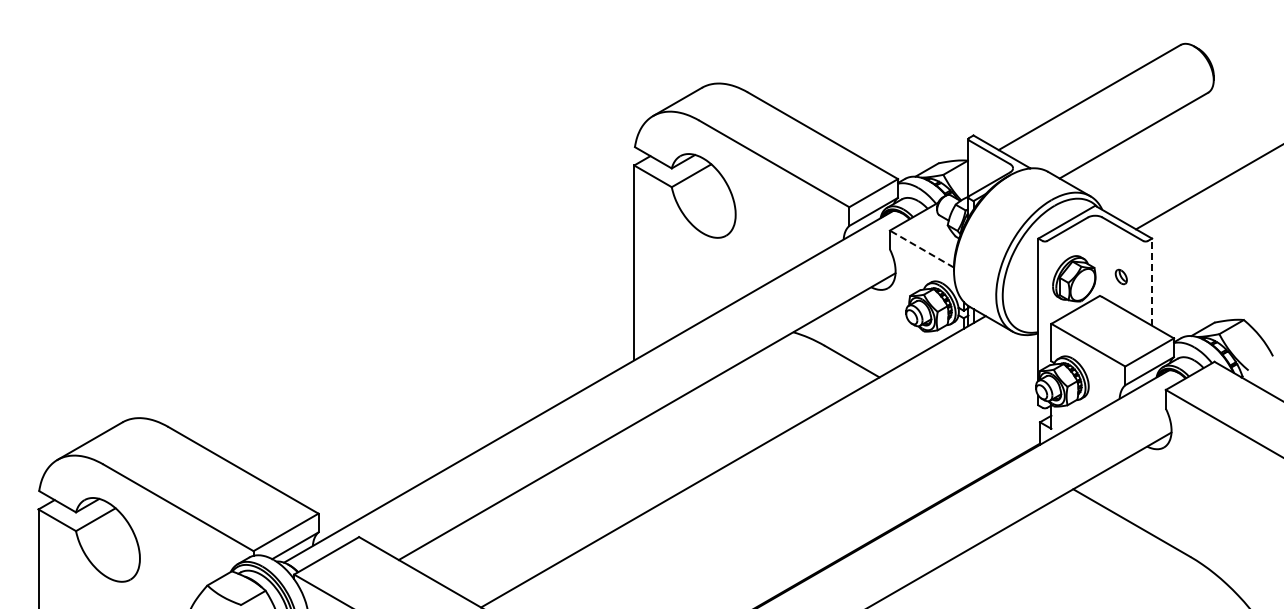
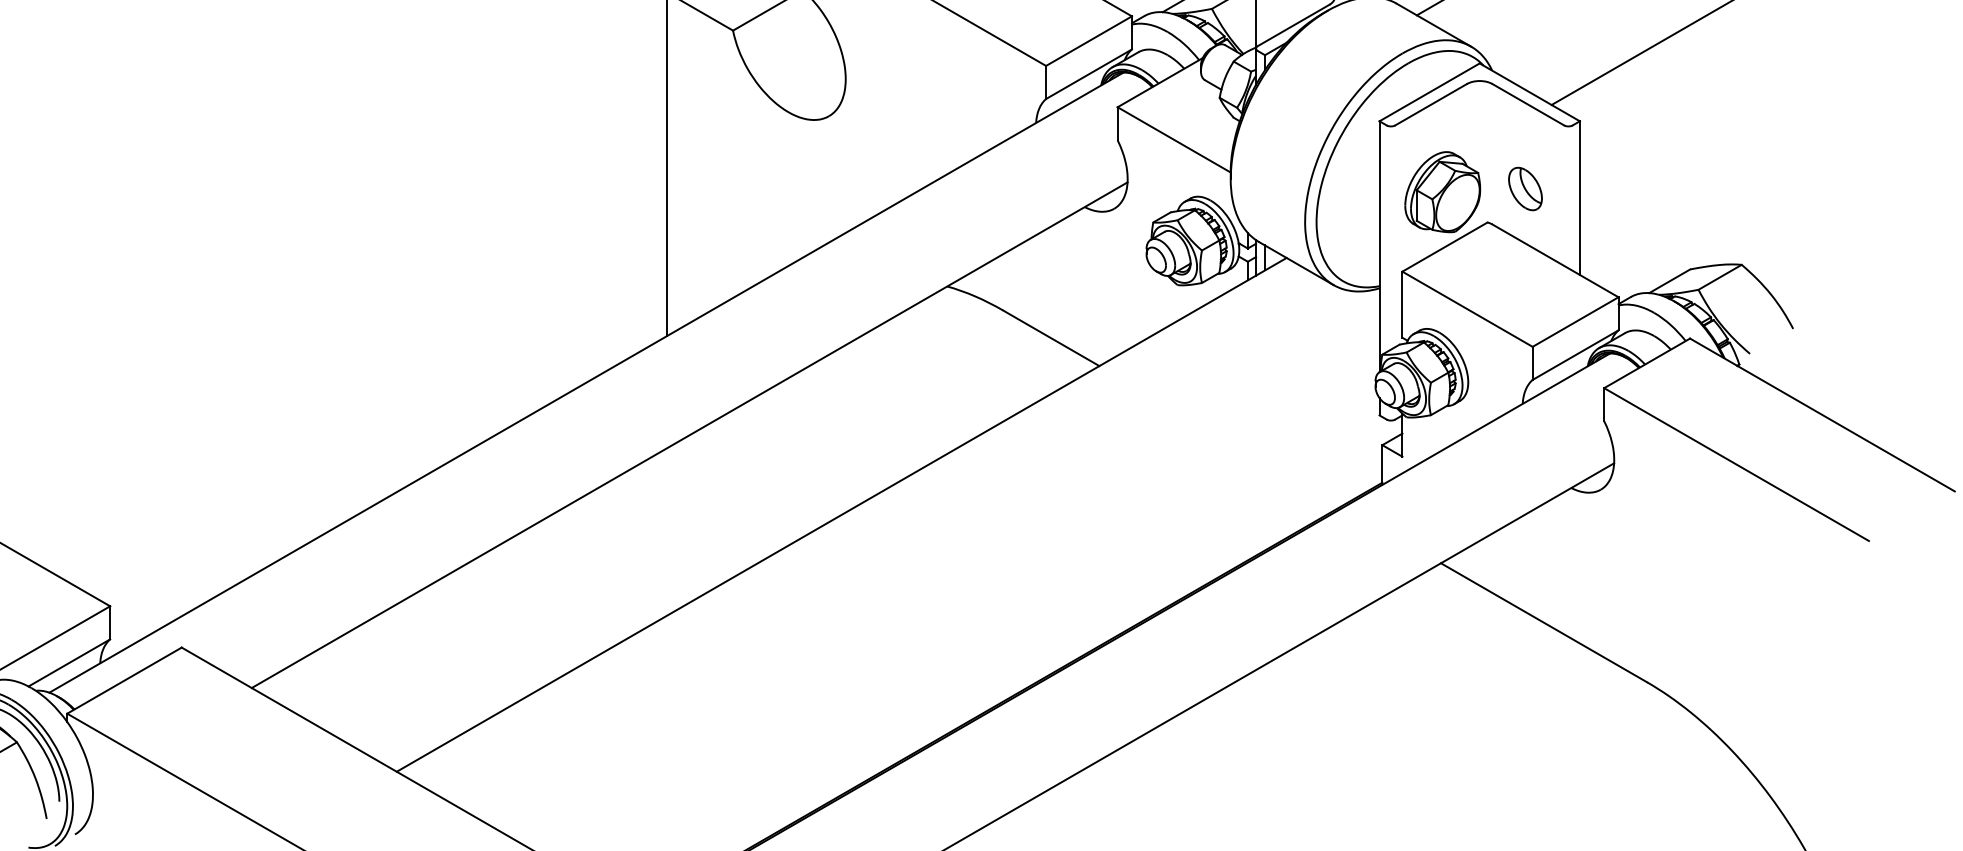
line: (921, 248) -> (1173, 138), dashed -> solid
part: (1121, 276) -> (1525, 188), size x1.67
line: (1152, 282) -> (1580, 198), dashed -> solid

